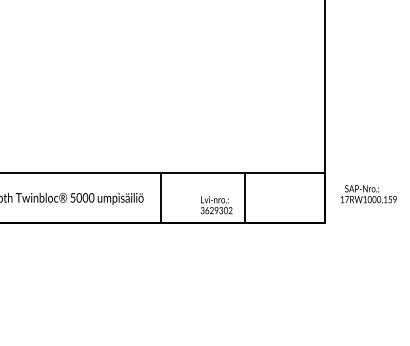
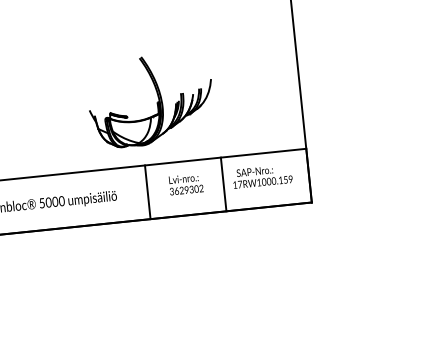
part: (184, 112) -> (150, 100), added
text: (368, 194) -> (262, 176), moved
line: (160, 197) -> (147, 191), moved
text: (216, 205) -> (186, 184), moved

